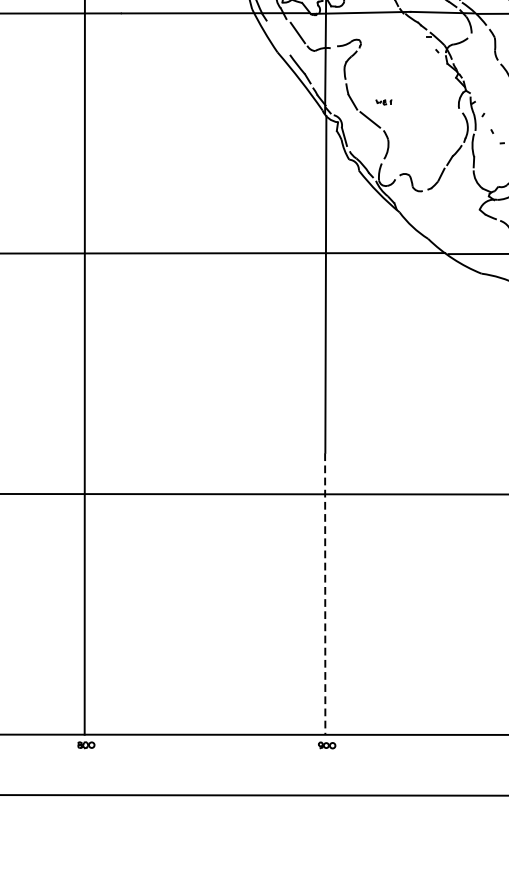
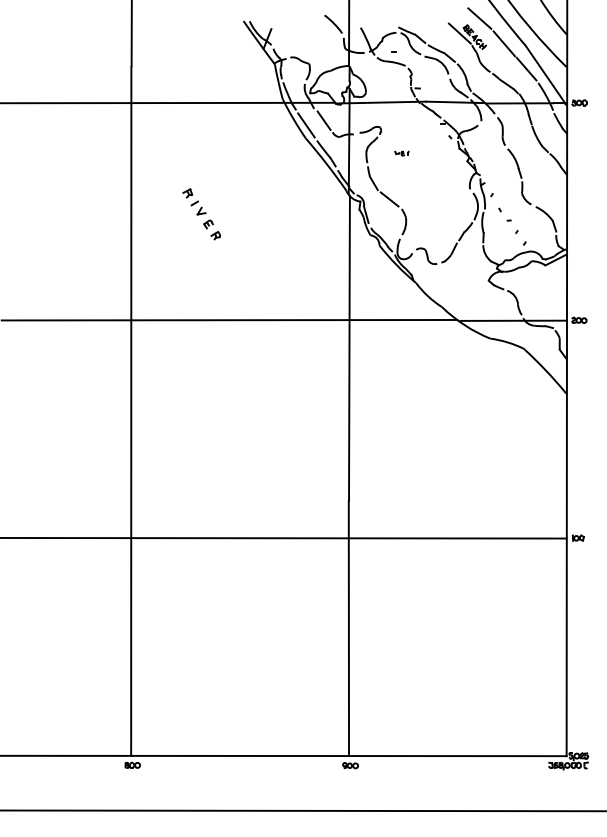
line: (278, 38) -> (306, 125), added
part: (383, 102) -> (401, 153), moved
part: (162, 136) -> (201, 214), added
line: (324, 595) -> (348, 629), dashed -> solid

